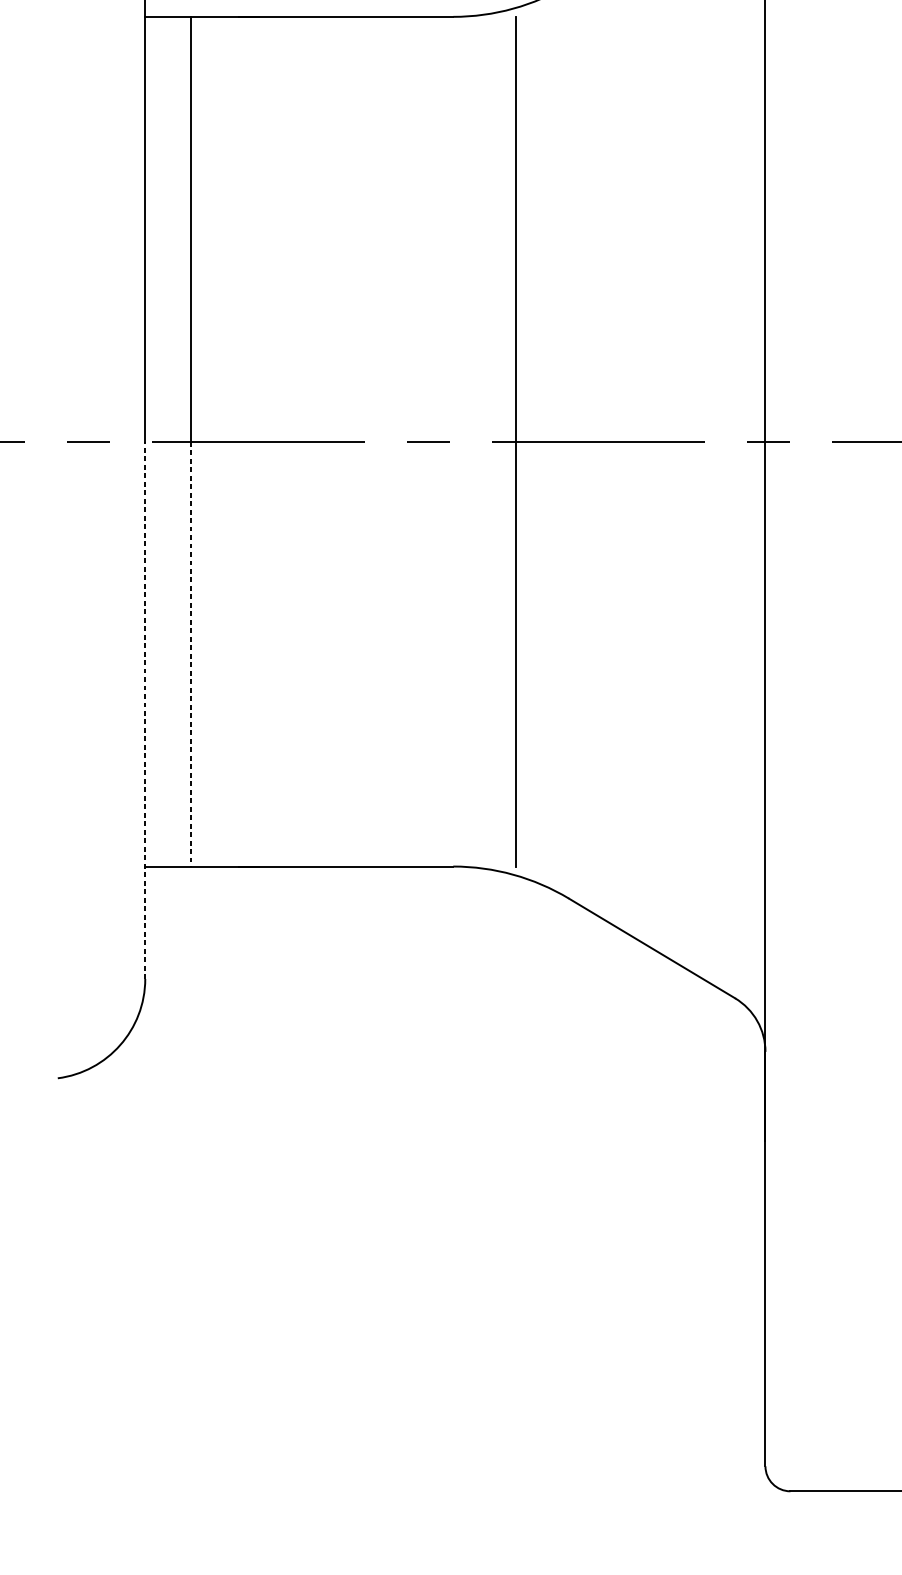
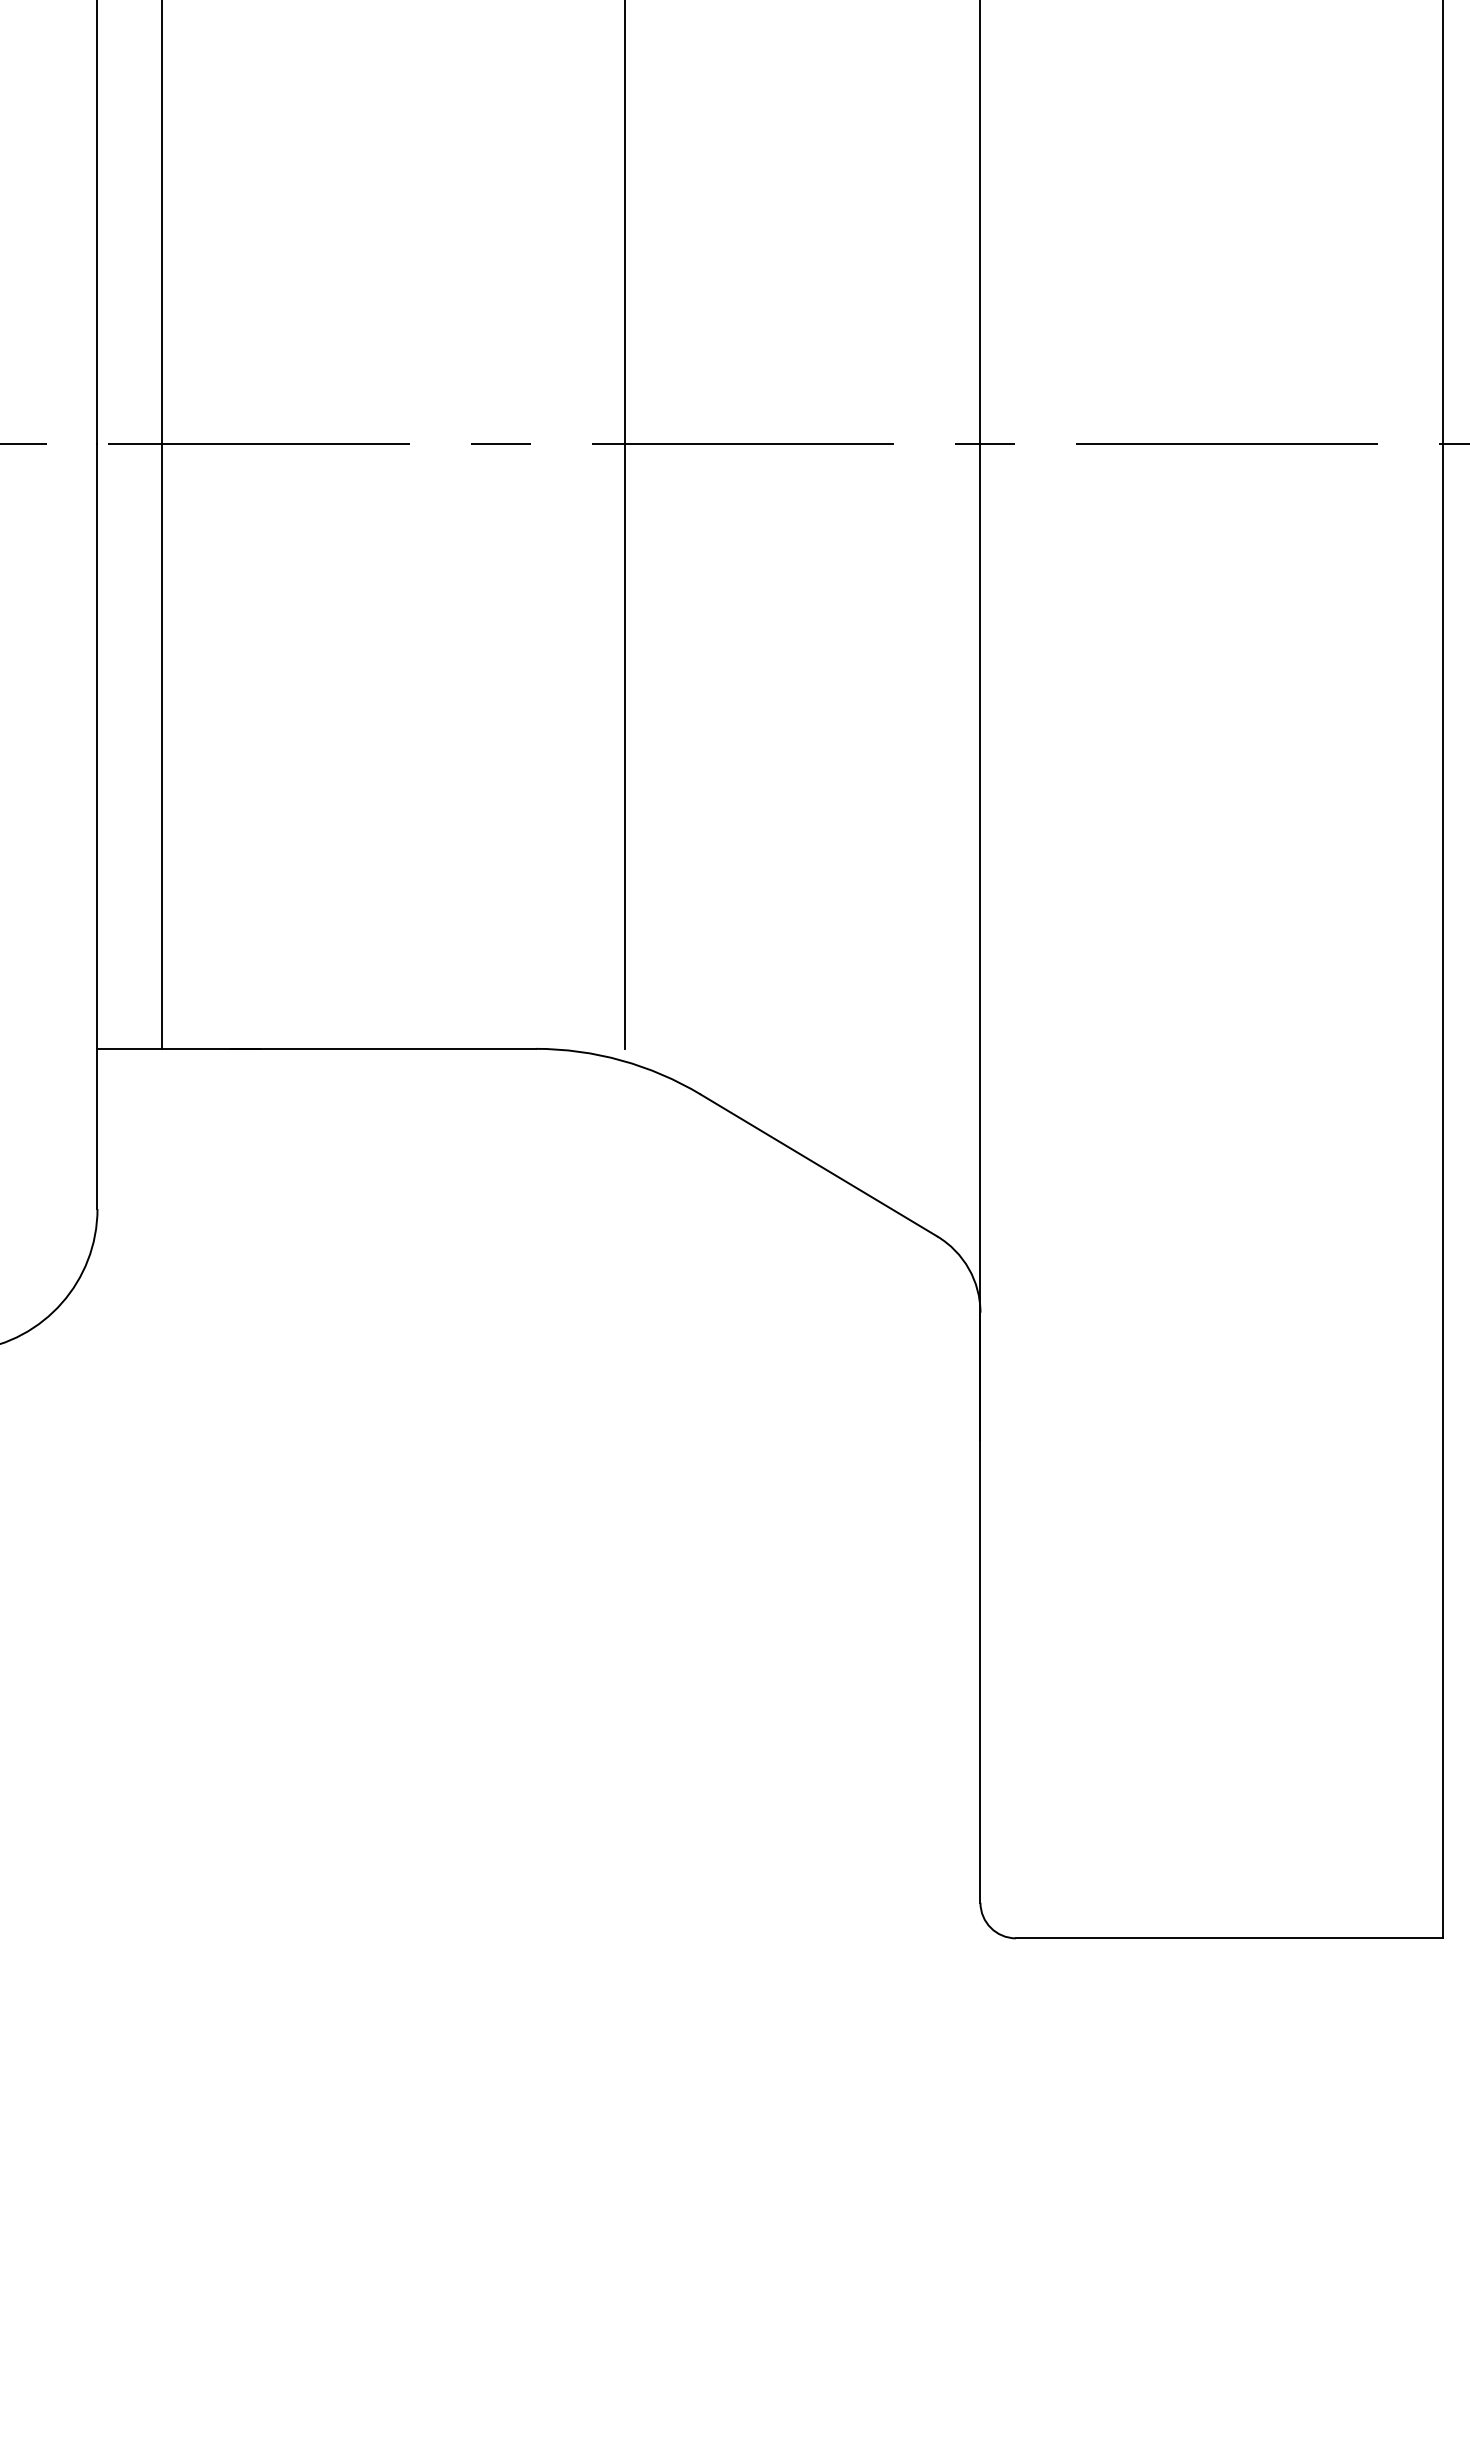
line: (190, 654) -> (162, 746), dashed -> solid
line: (145, 710) -> (97, 826), dashed -> solid

